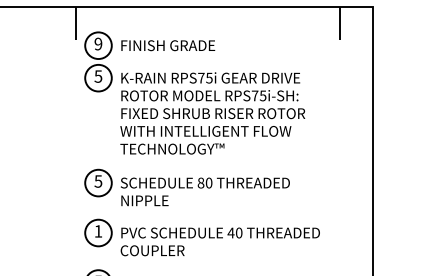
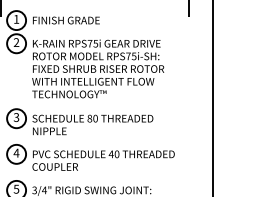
text: (98, 43) -> (16, 18), 9 -> 1
text: (98, 76) -> (16, 42), 5 -> 2
text: (98, 181) -> (16, 117), 5 -> 3
text: (98, 231) -> (16, 153), 1 -> 4

